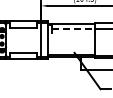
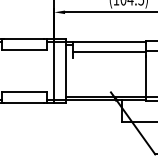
line: (74, 29) -> (110, 52), dashed -> solid

